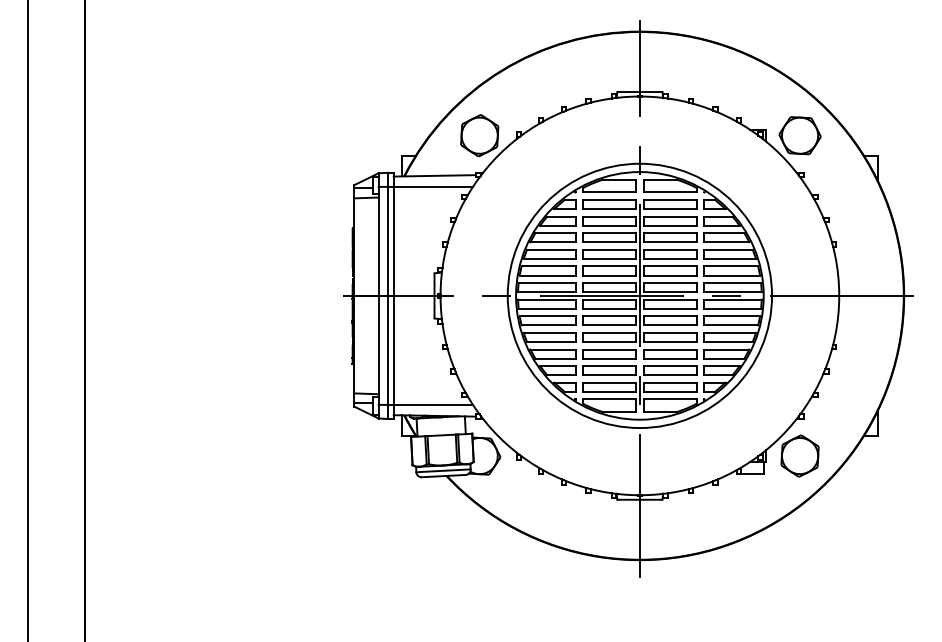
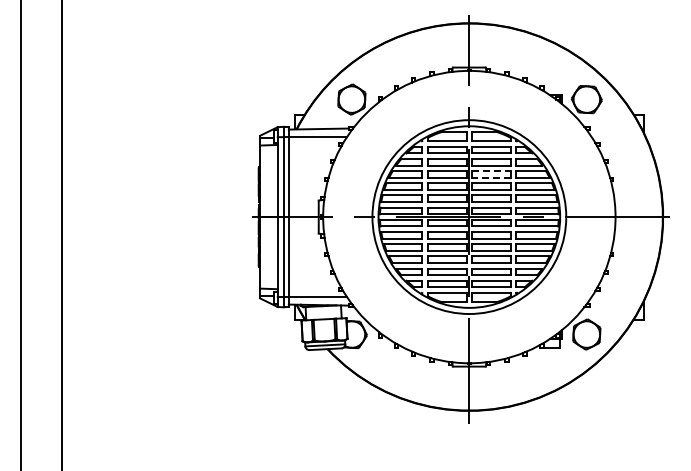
line: (671, 233) -> (492, 171), solid -> dashed
line: (670, 241) -> (491, 177), solid -> dashed

